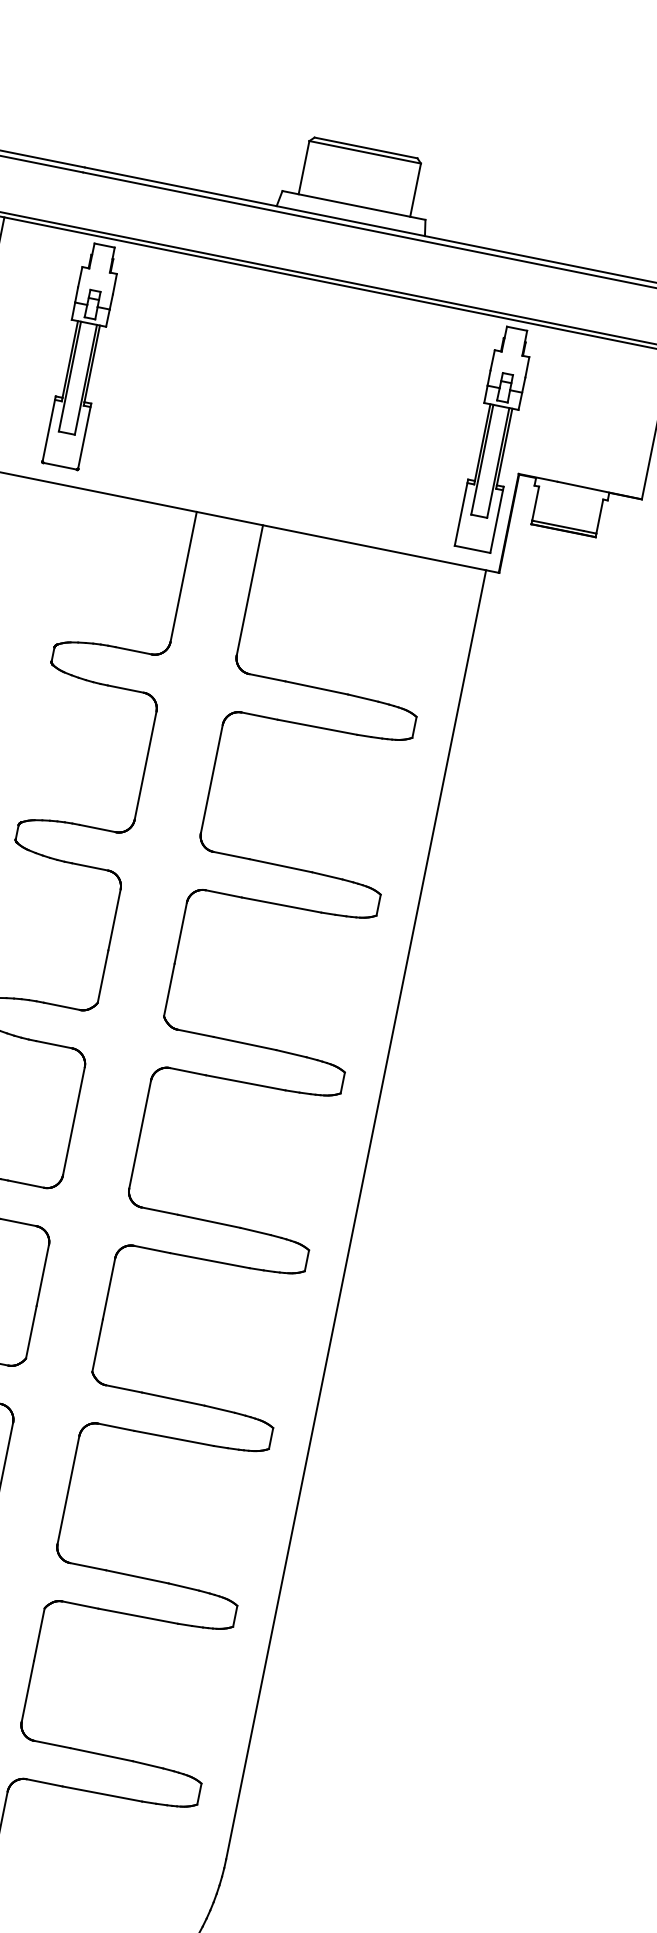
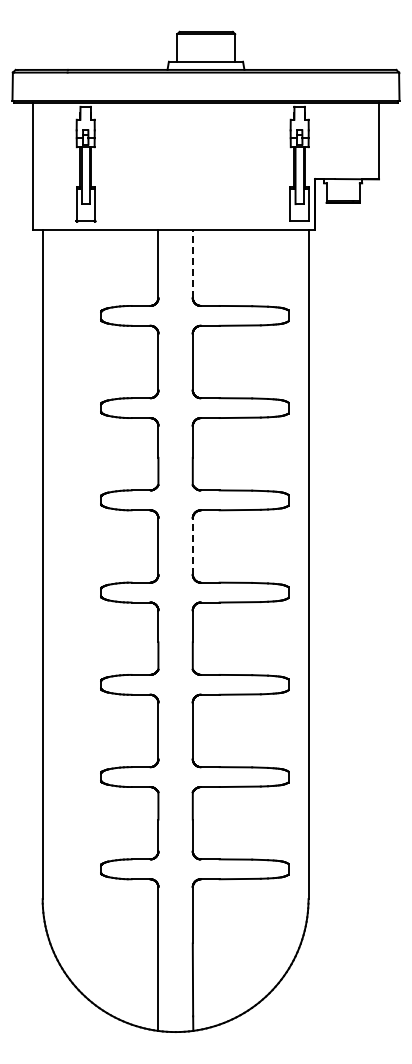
line: (249, 590) -> (192, 264), solid -> dashed
line: (139, 1134) -> (192, 546), solid -> dashed

